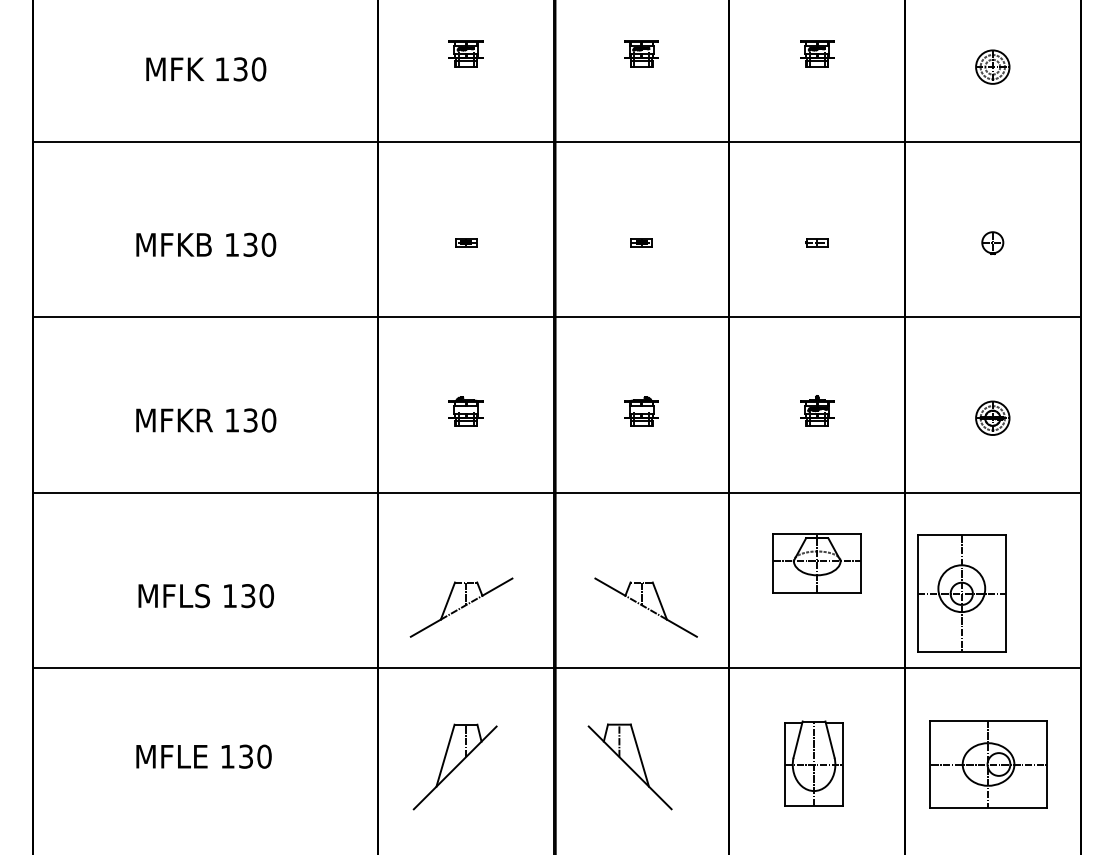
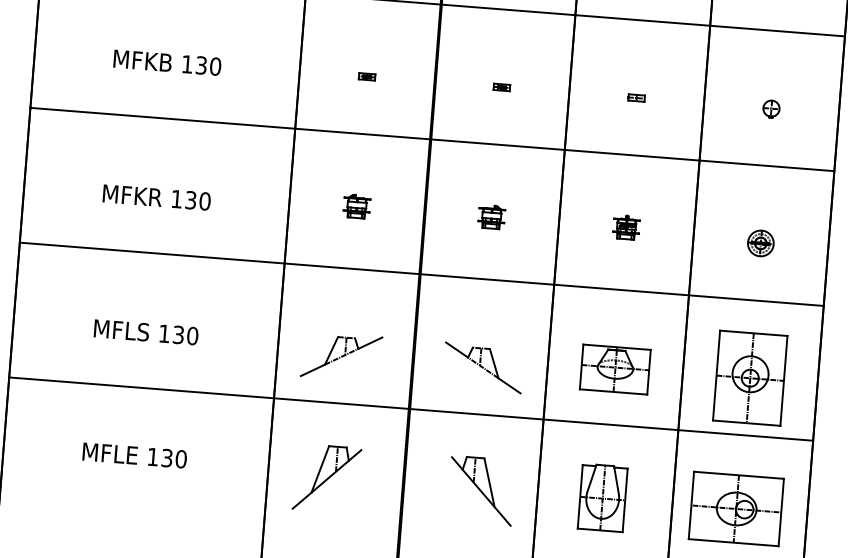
part: (816, 563) -> (614, 369), moved
part: (961, 593) -> (750, 377), moved
part: (629, 766) -> (480, 490), moved

